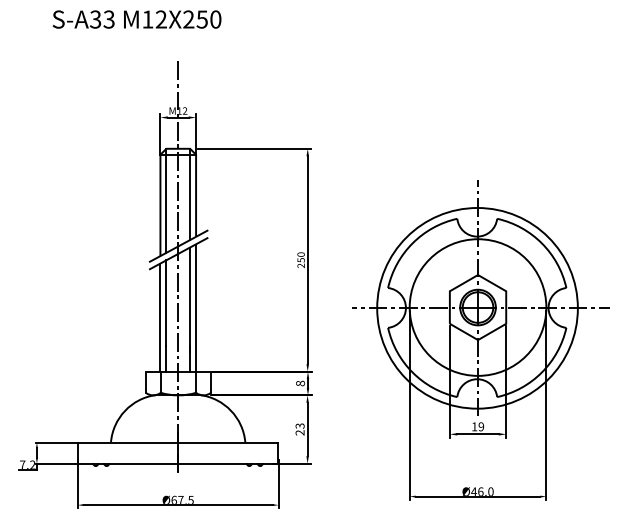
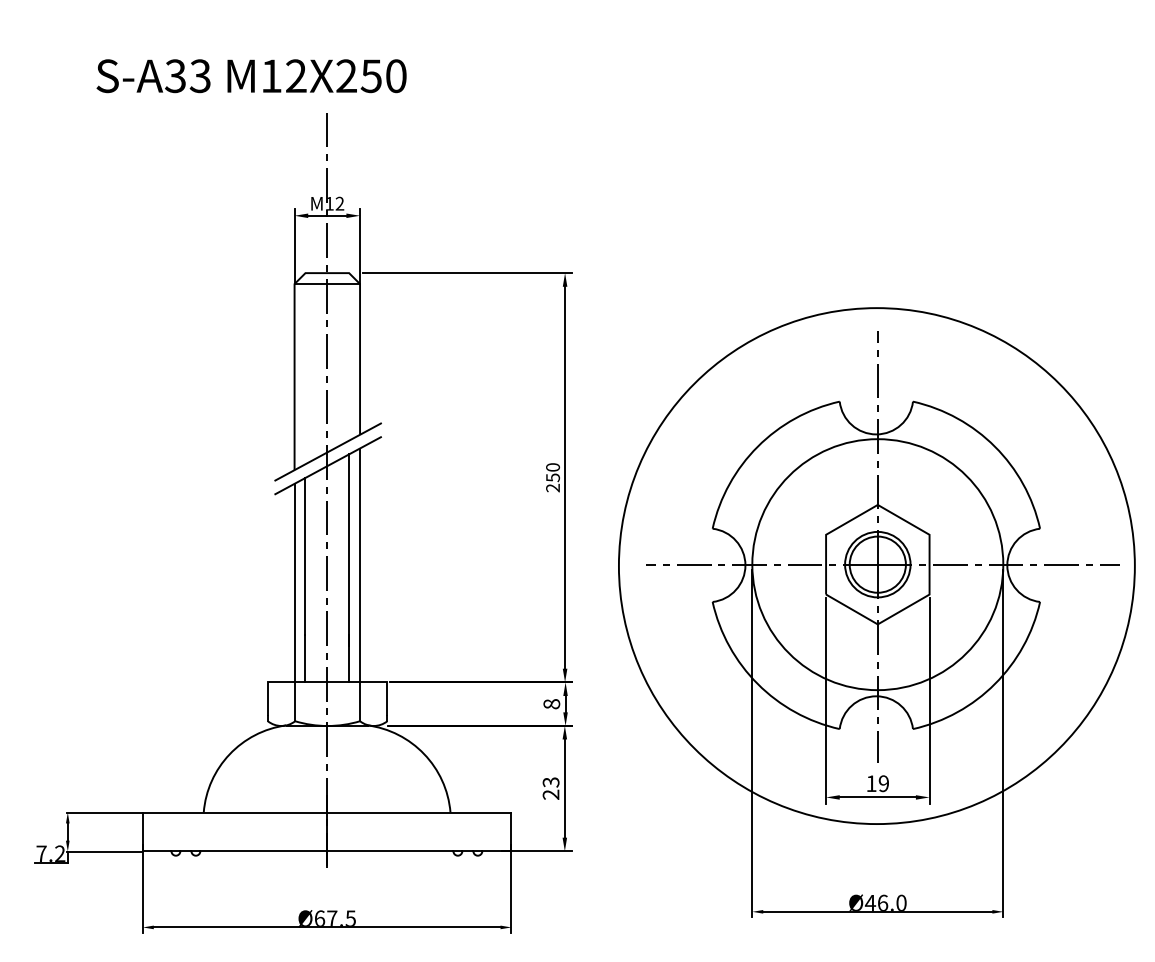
text: (136, 19) -> (250, 76), moved
line: (190, 194) -> (349, 357), removed
line: (166, 200) -> (305, 368), removed
circle: (477, 308) -> (876, 566), size x1.4

